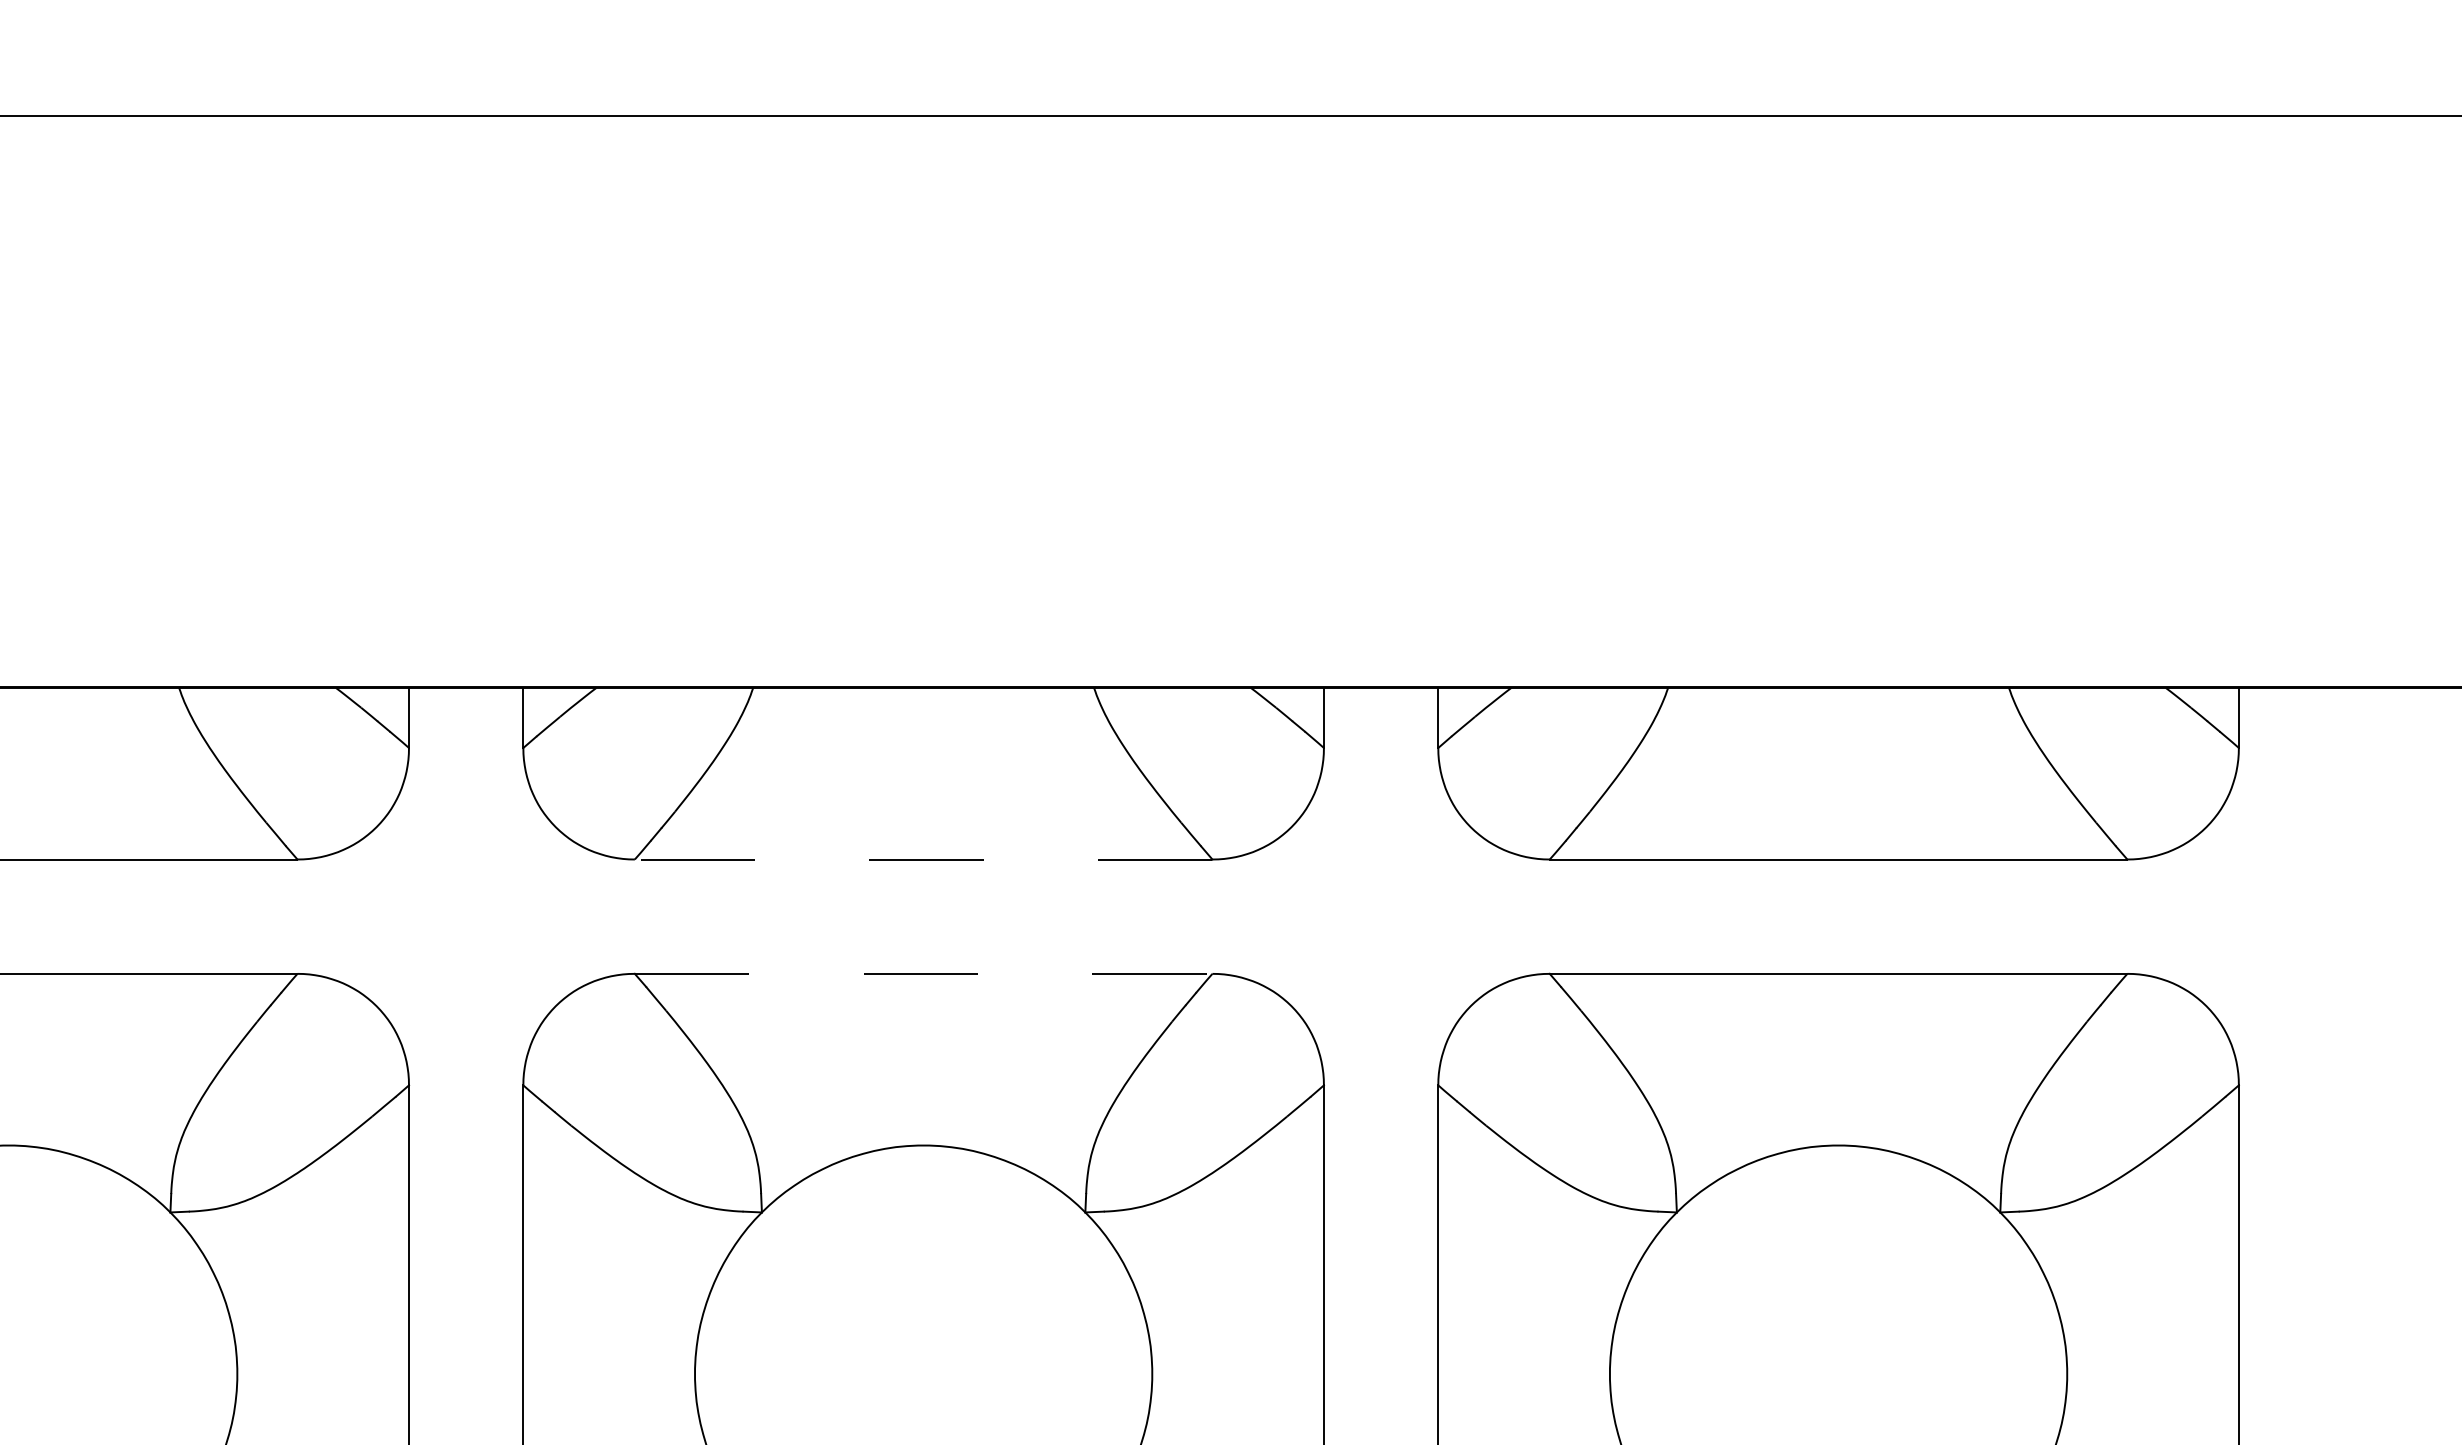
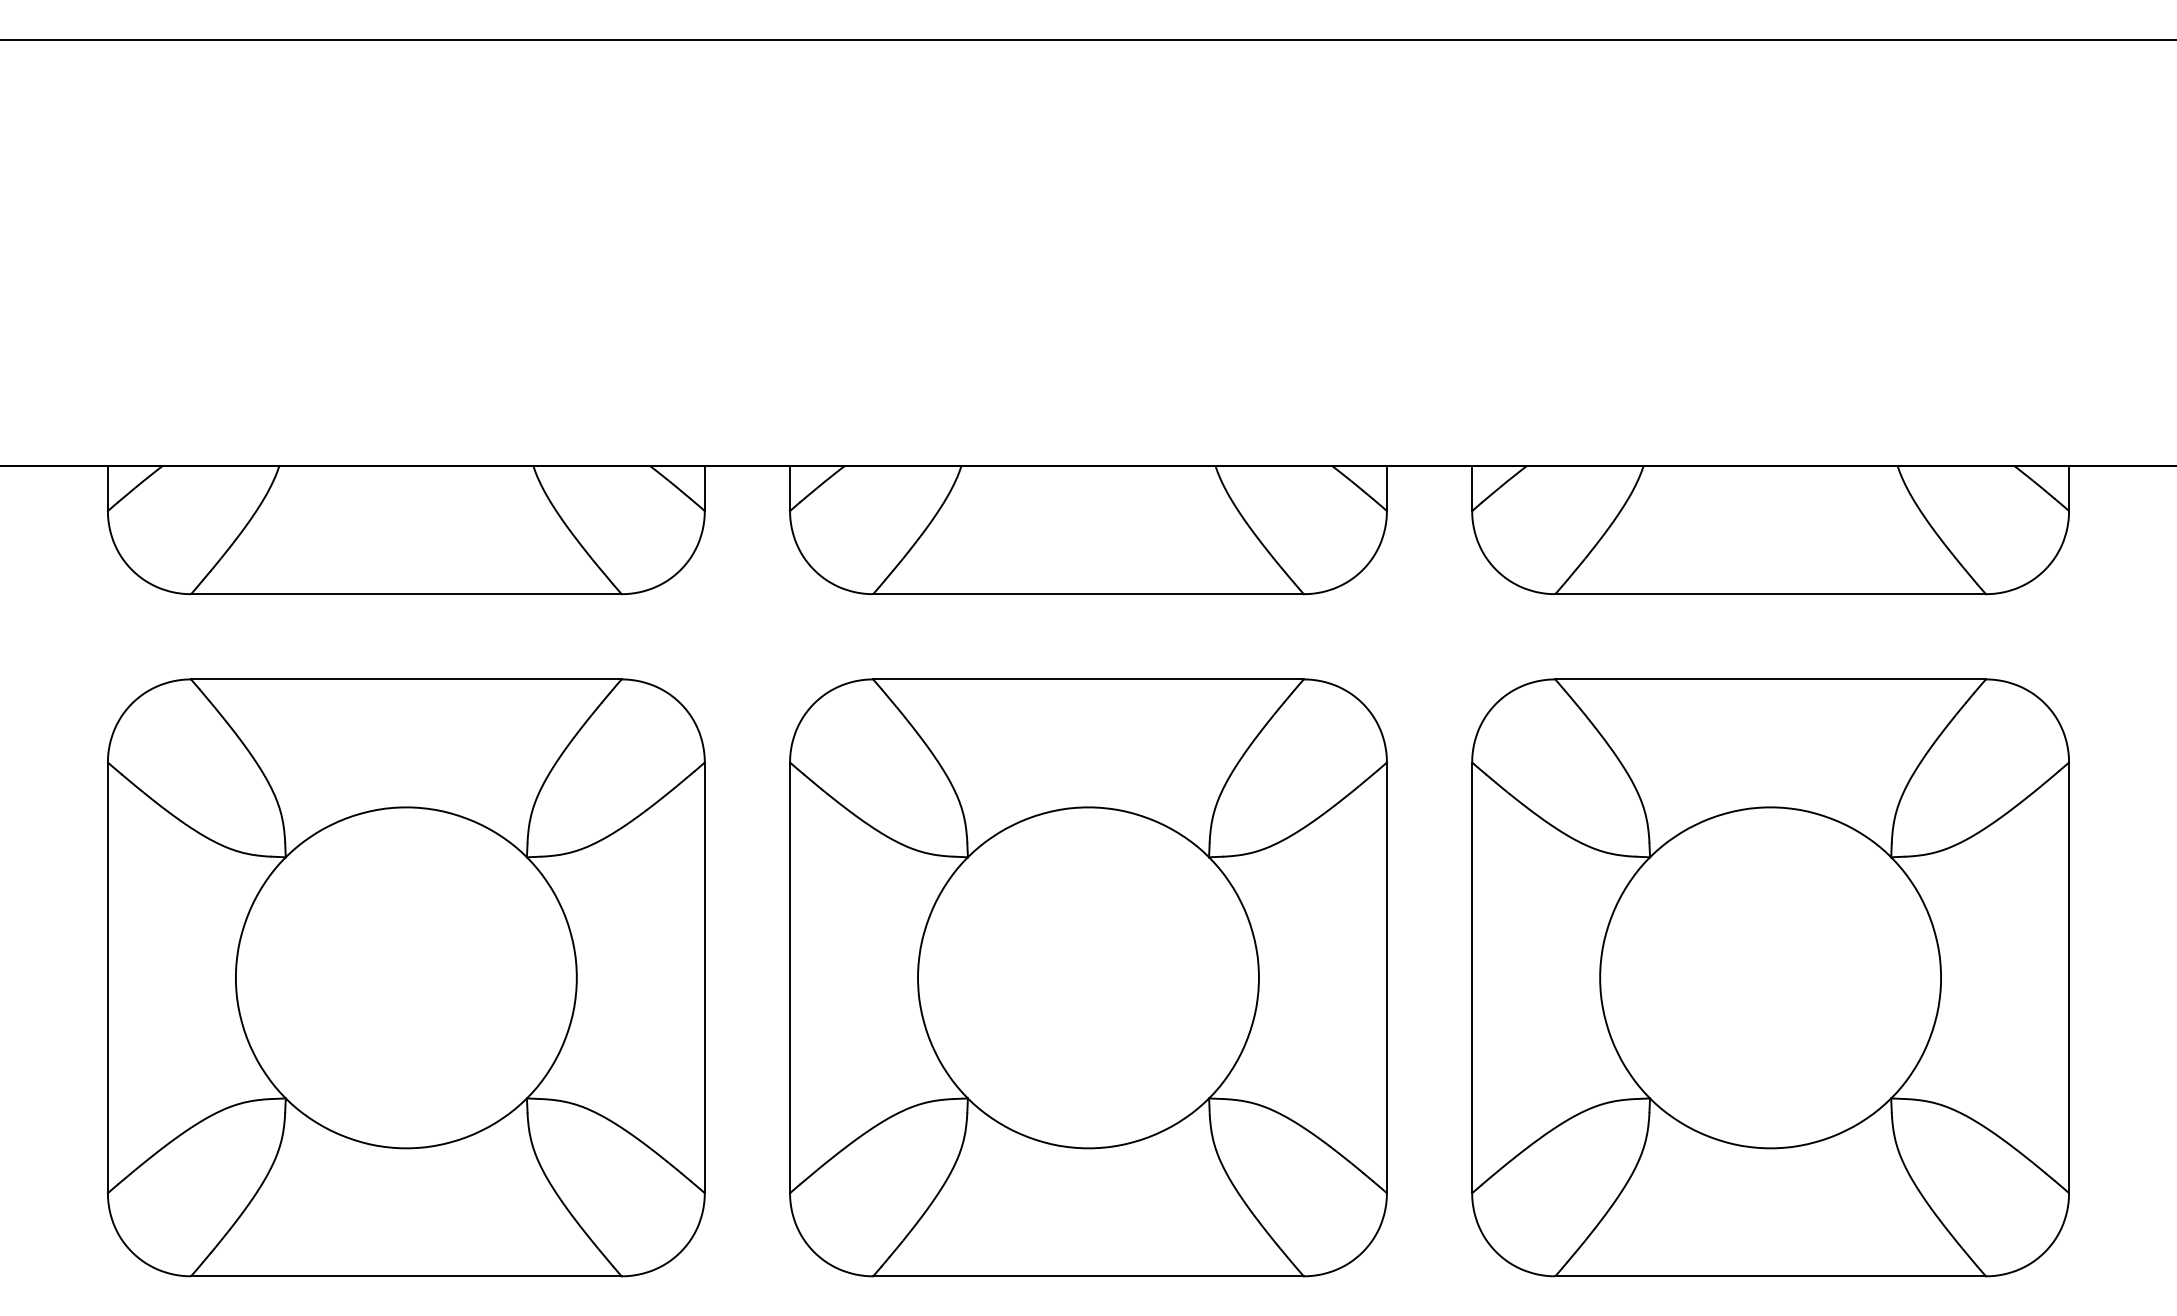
line: (923, 859) -> (1088, 594), dashed -> solid
line: (923, 973) -> (1088, 679), dashed -> solid

